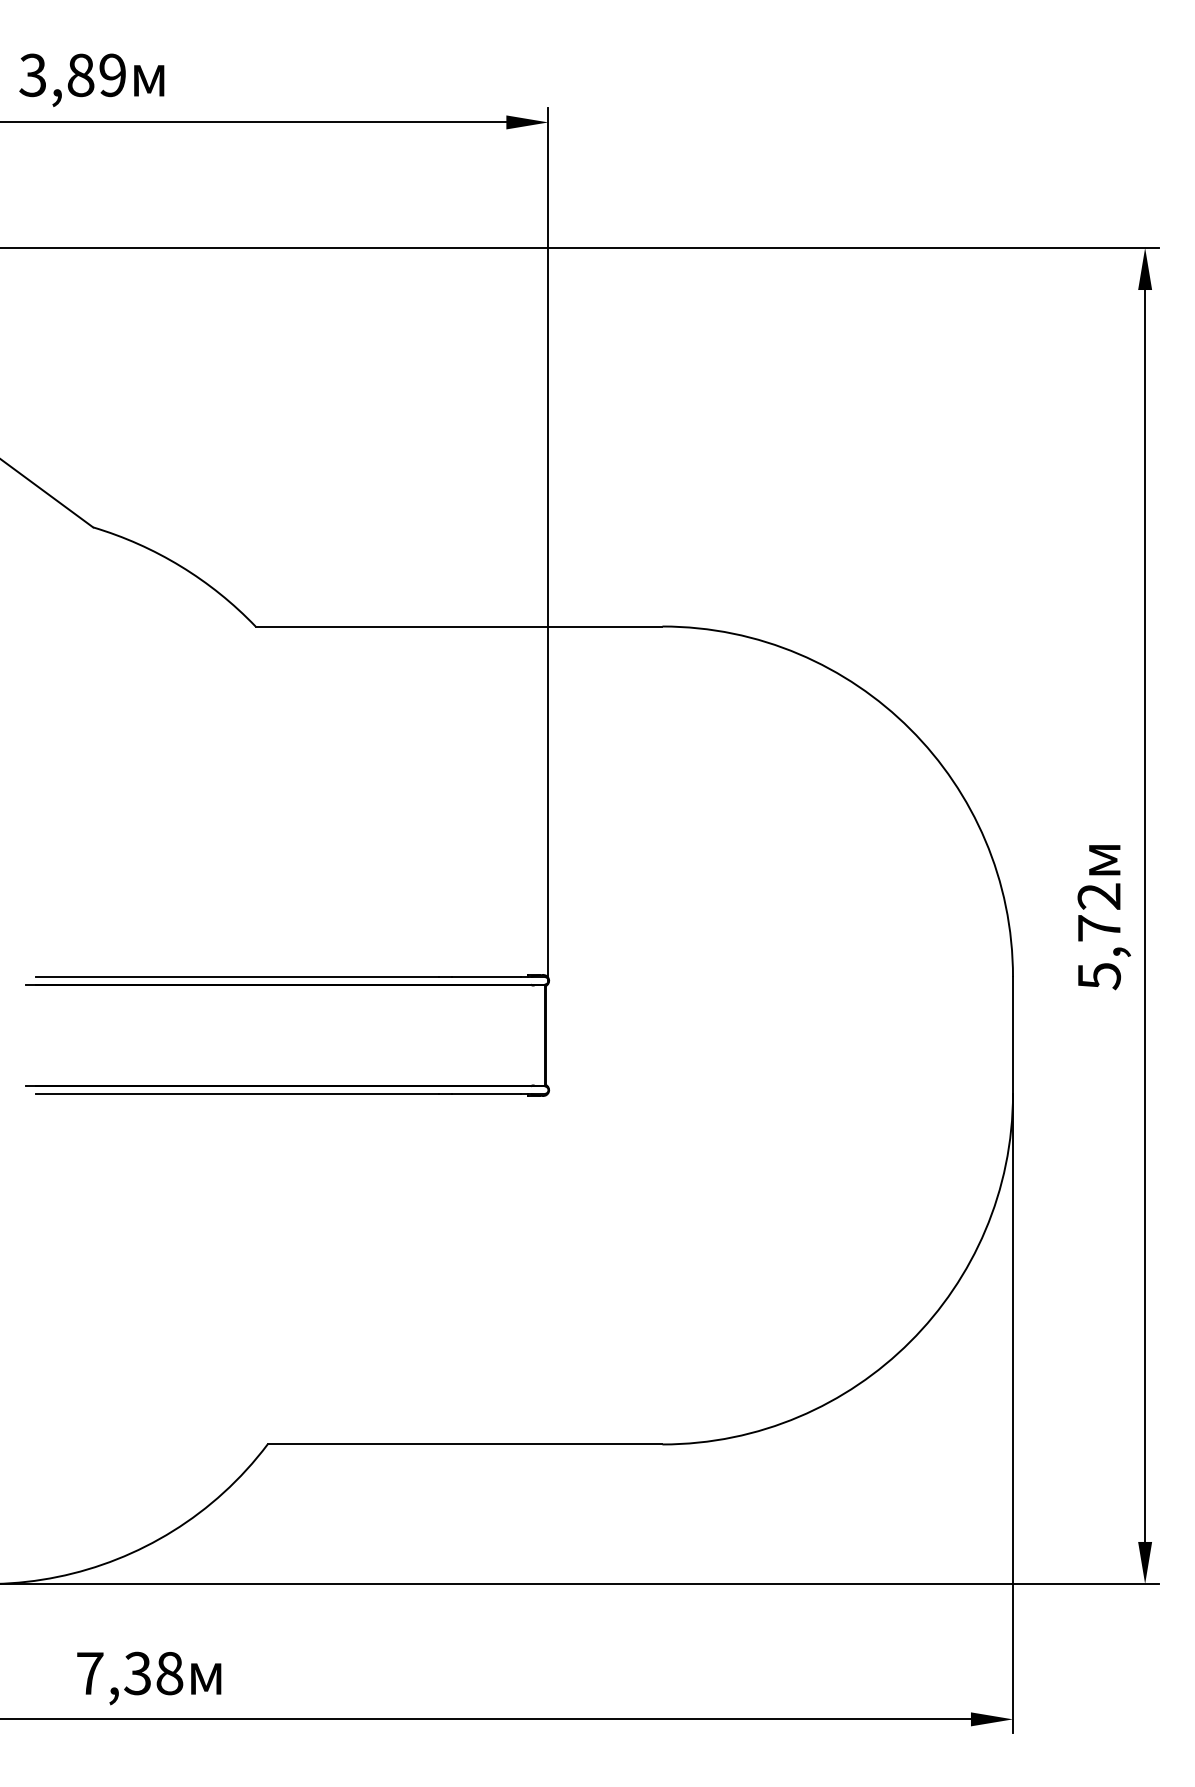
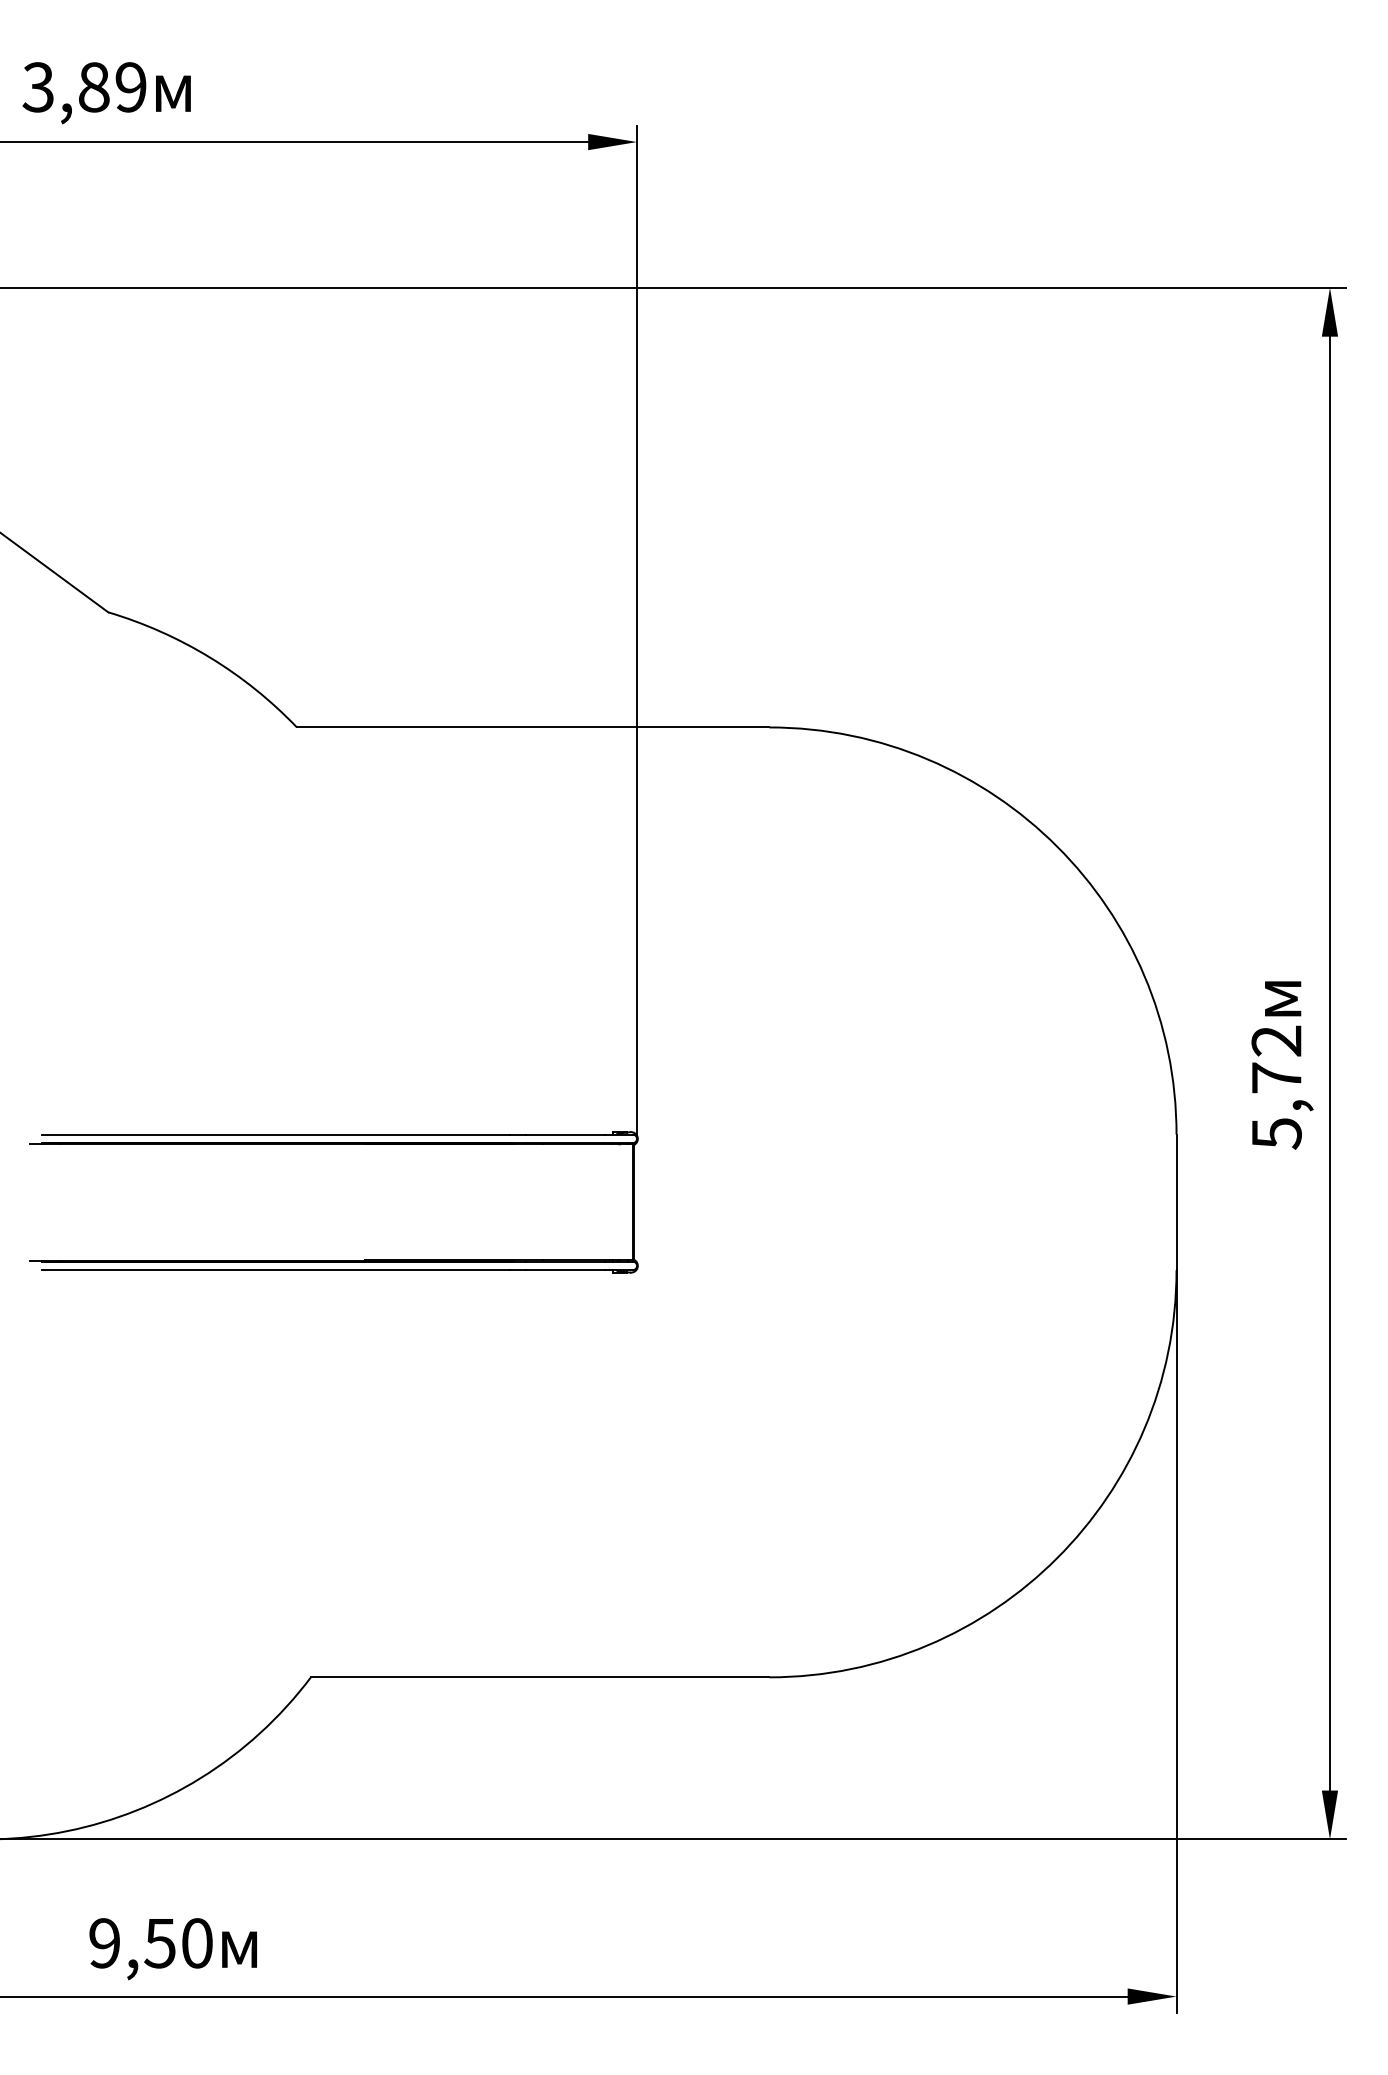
text: (130, 1673) -> (151, 1943), 7,38 -> 9,50

